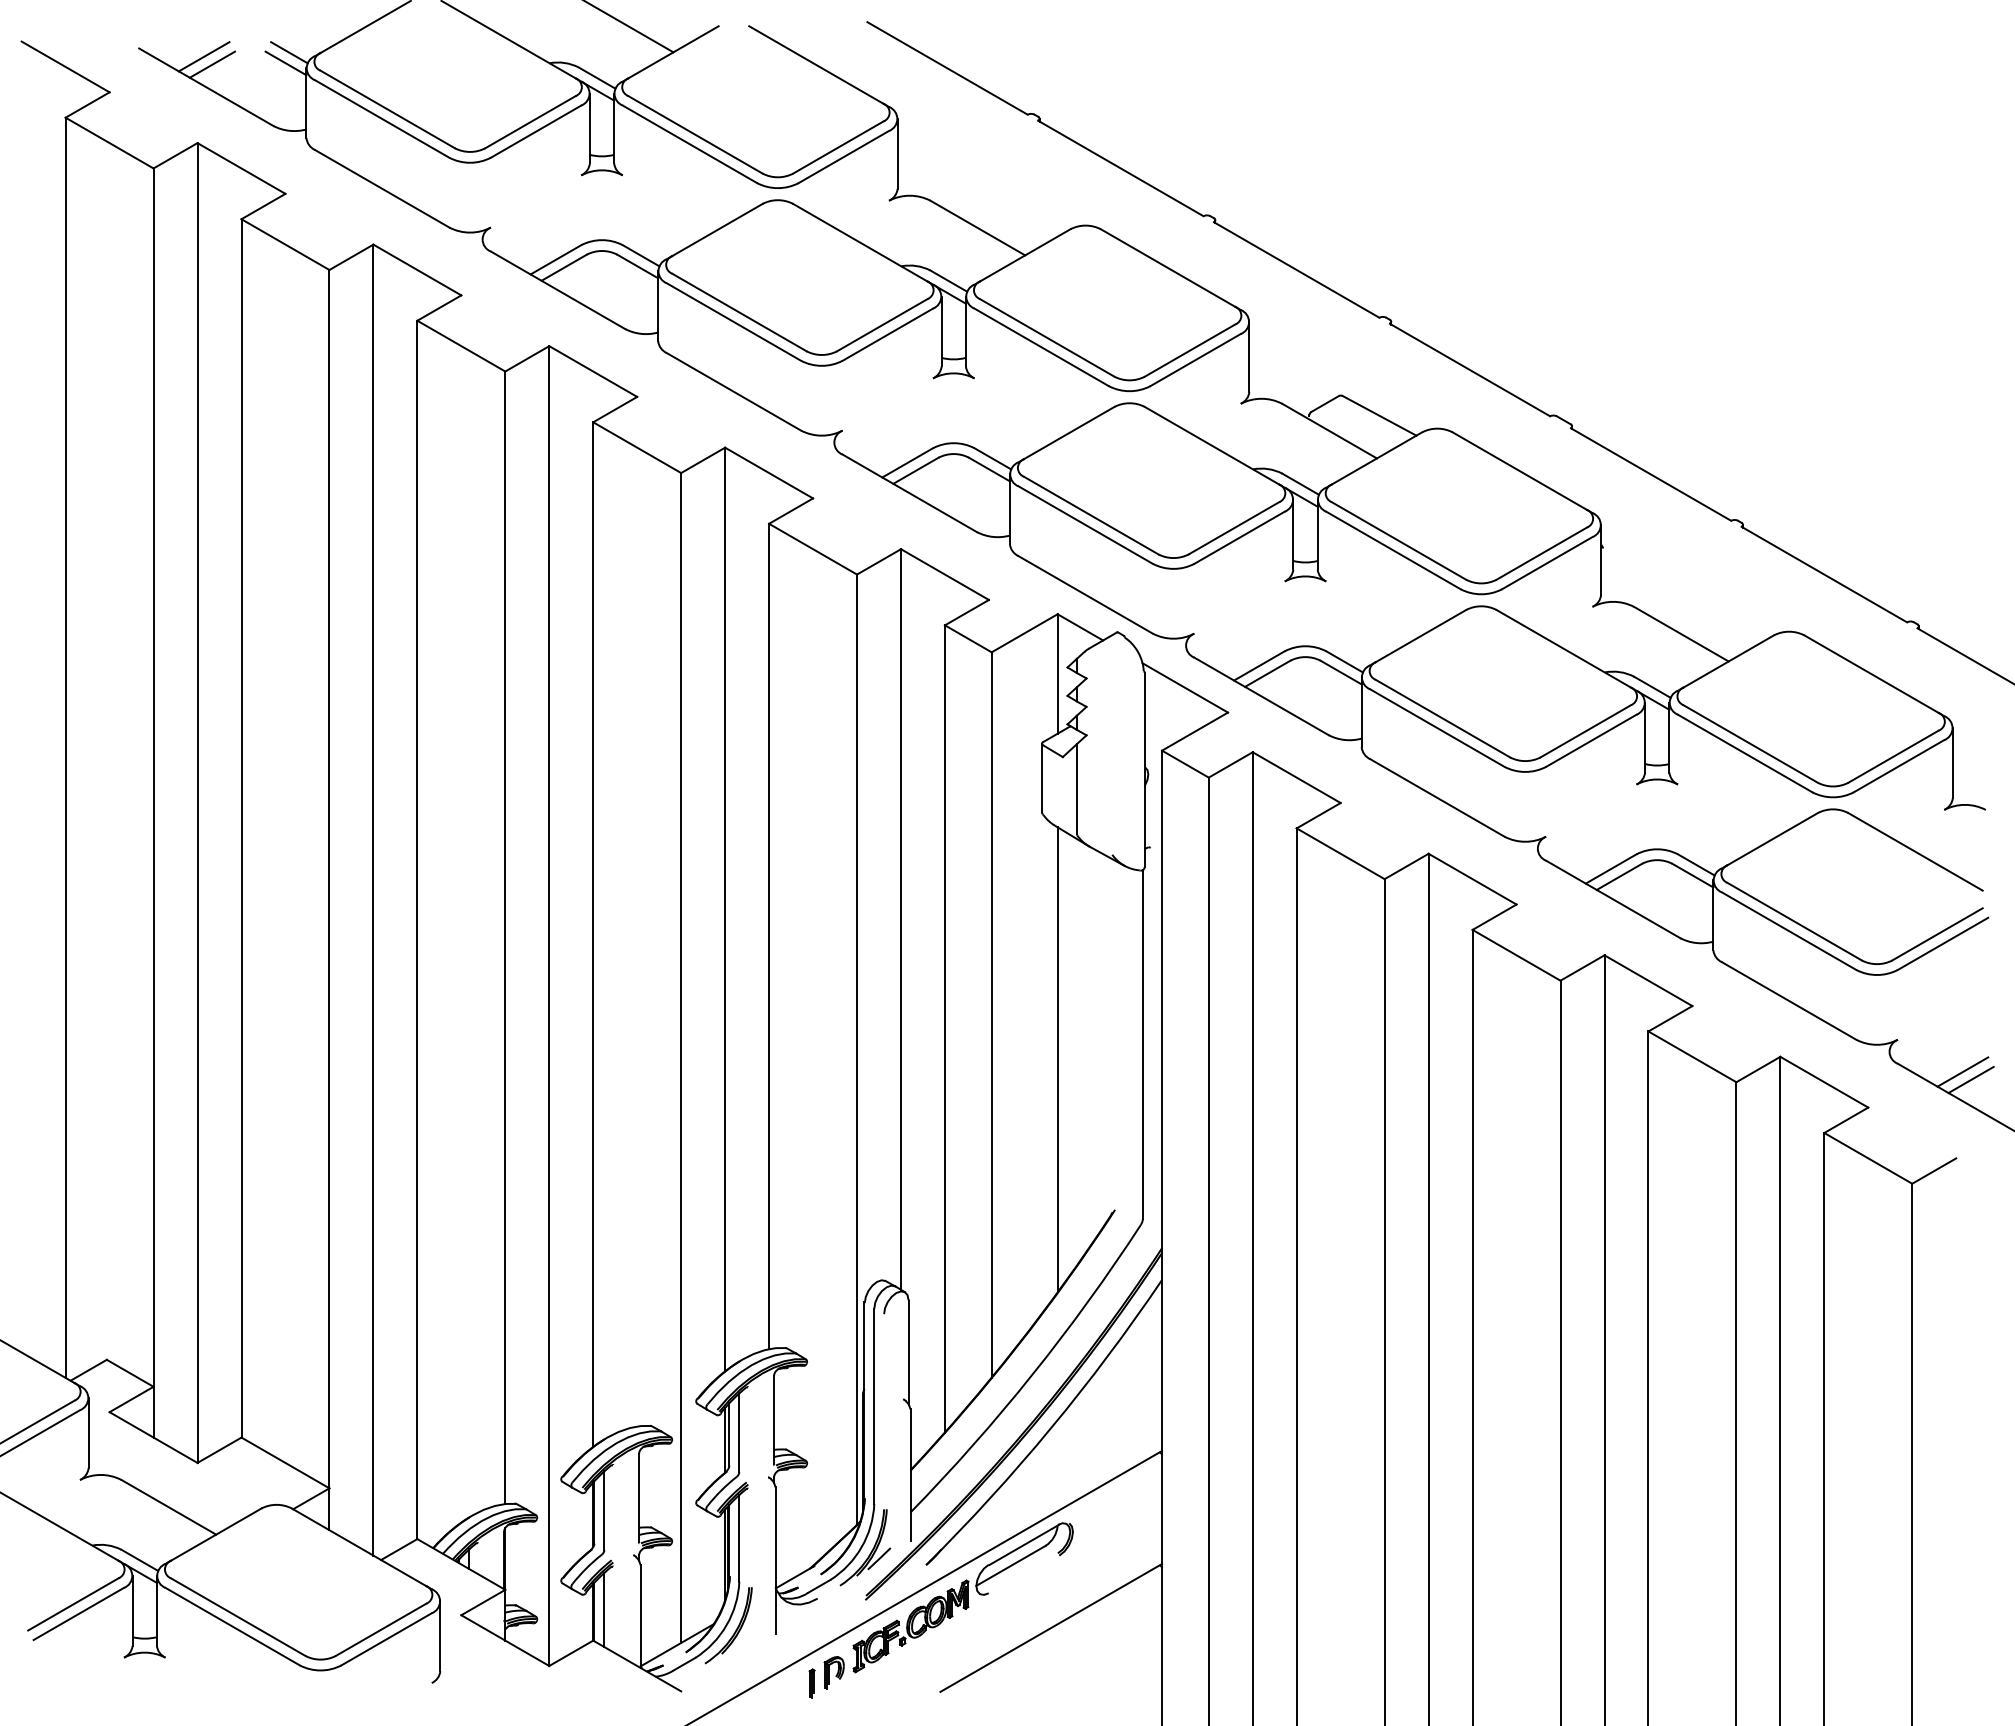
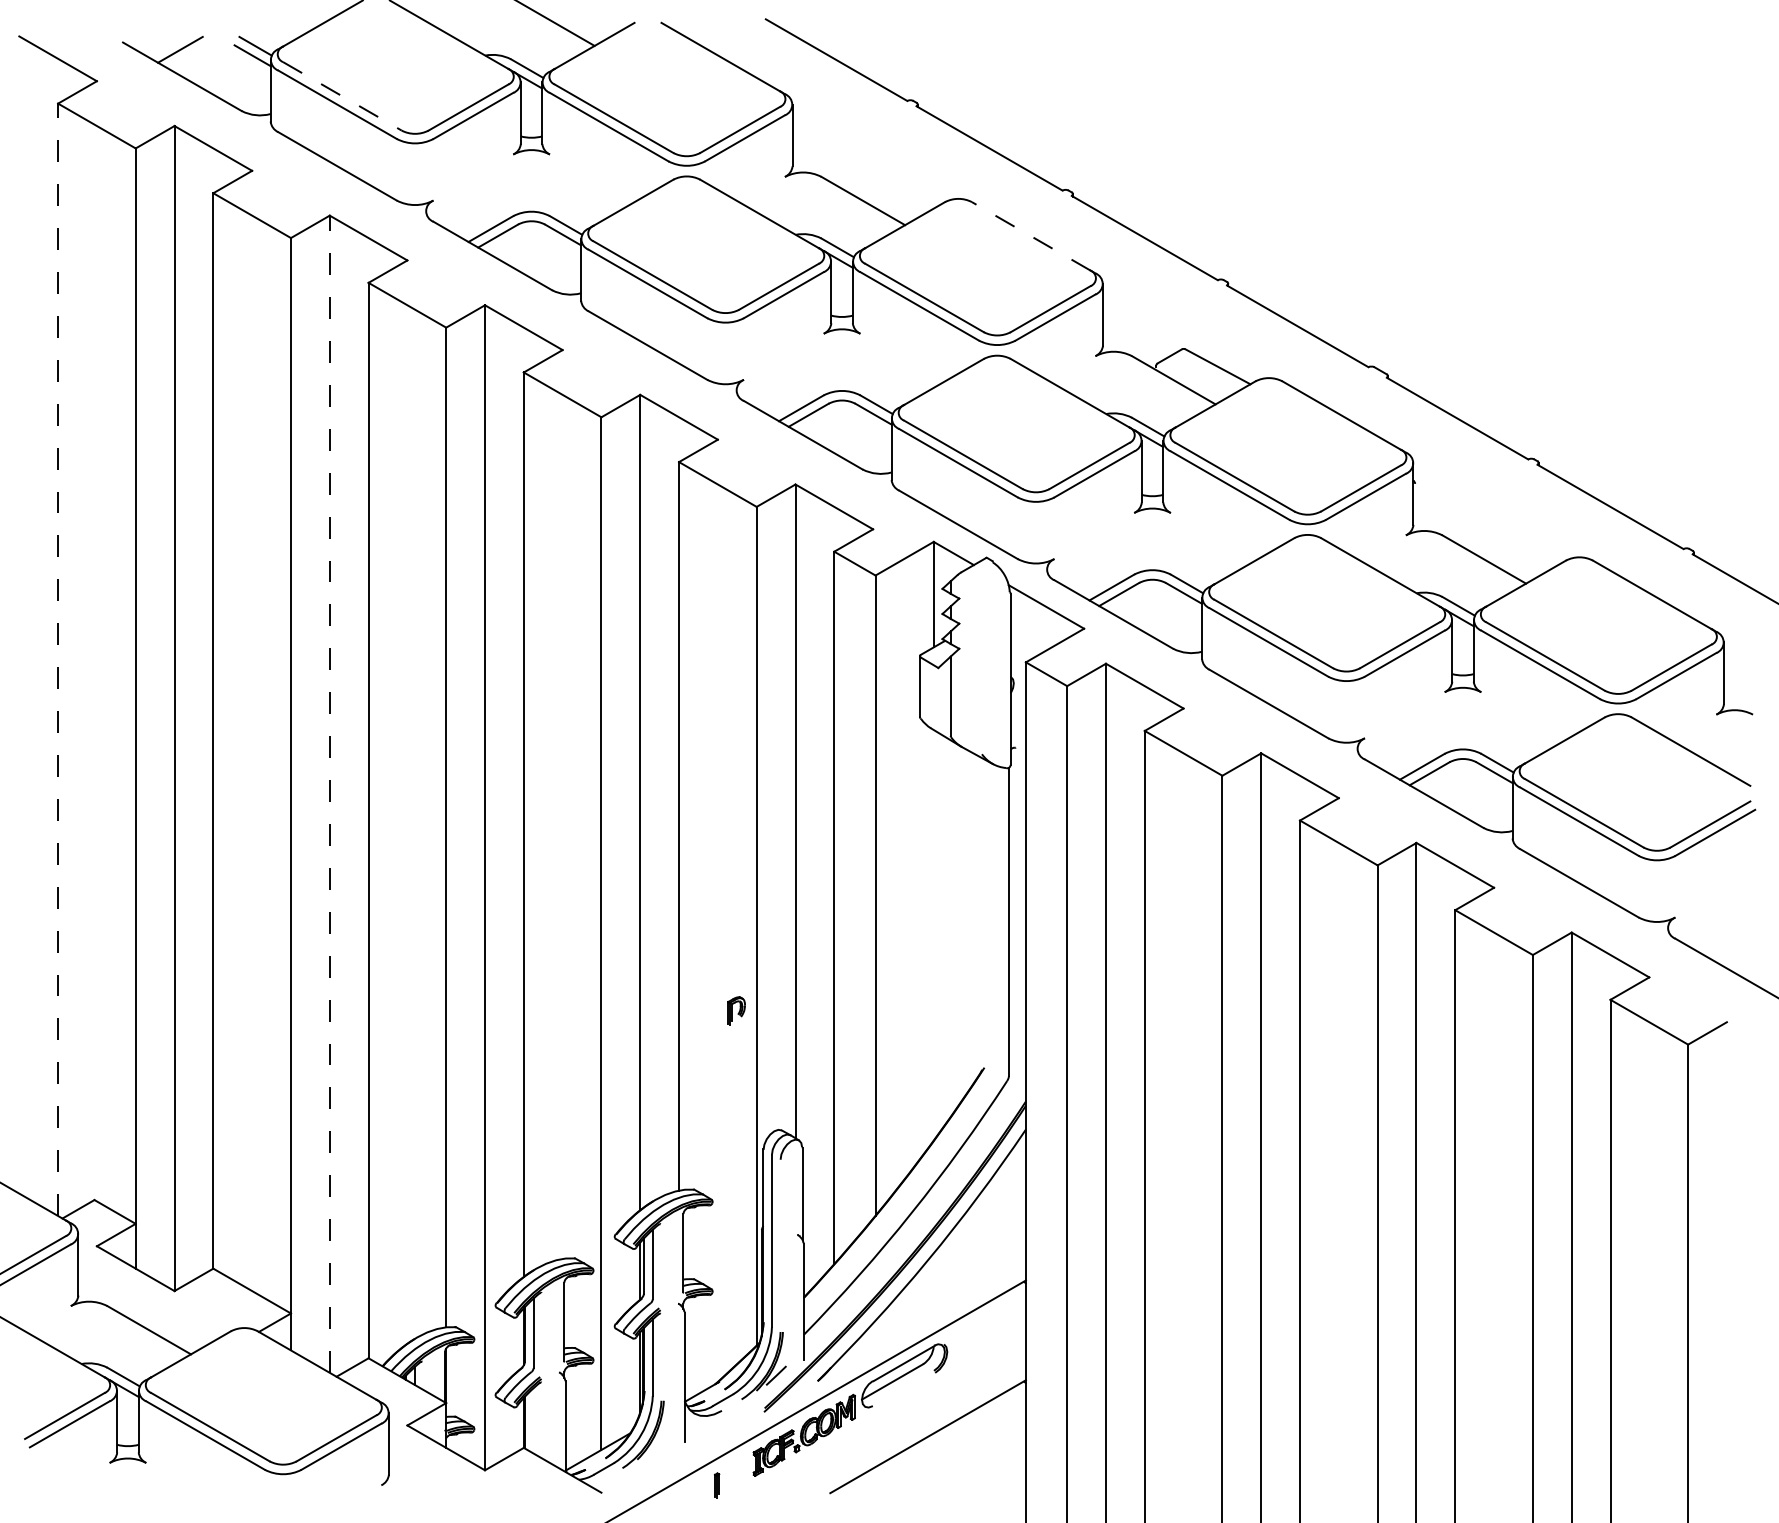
line: (212, 64) -> (187, 56), removed
line: (387, 109) -> (342, 96), solid -> dashed
line: (1168, 268) -> (1031, 236), solid -> dashed
line: (65, 747) -> (57, 659), solid -> dashed
line: (373, 899) -> (329, 793), solid -> dashed
line: (1057, 1059) -> (933, 934), removed
line: (1962, 1071) -> (1732, 945), removed
line: (1970, 1079) -> (1739, 952), removed
line: (604, 1609) -> (533, 1420), removed
part: (833, 1672) -> (735, 1010), moved

